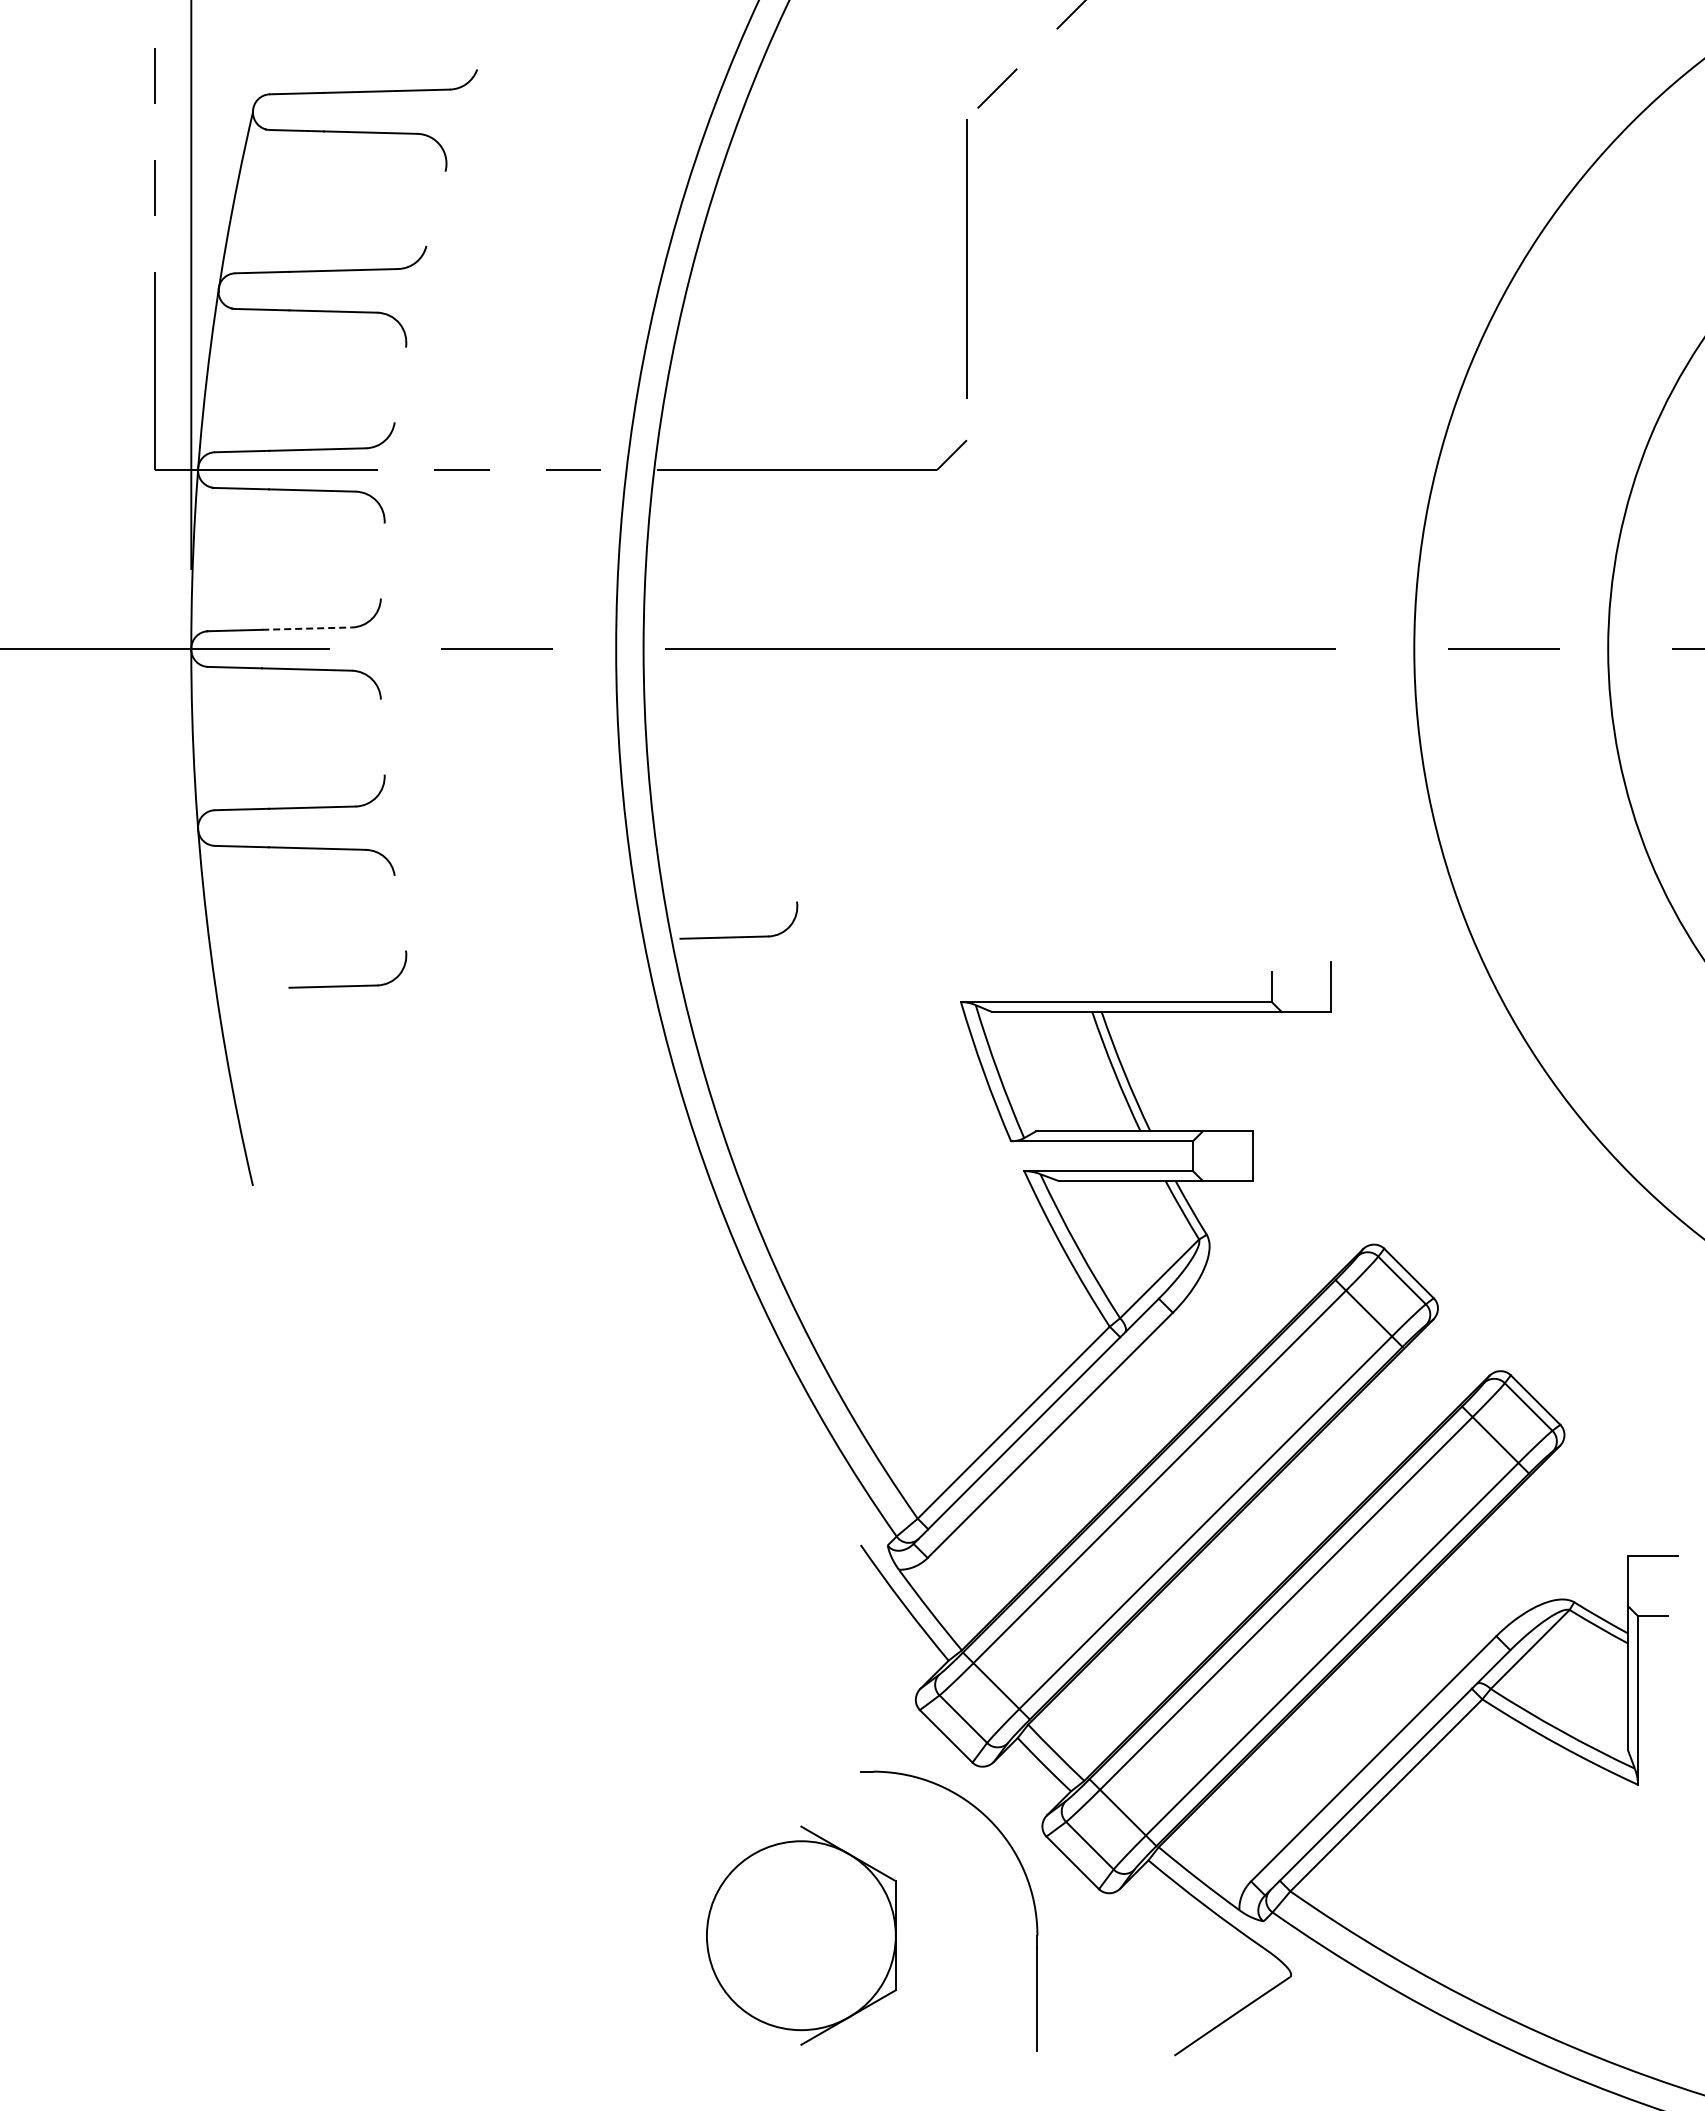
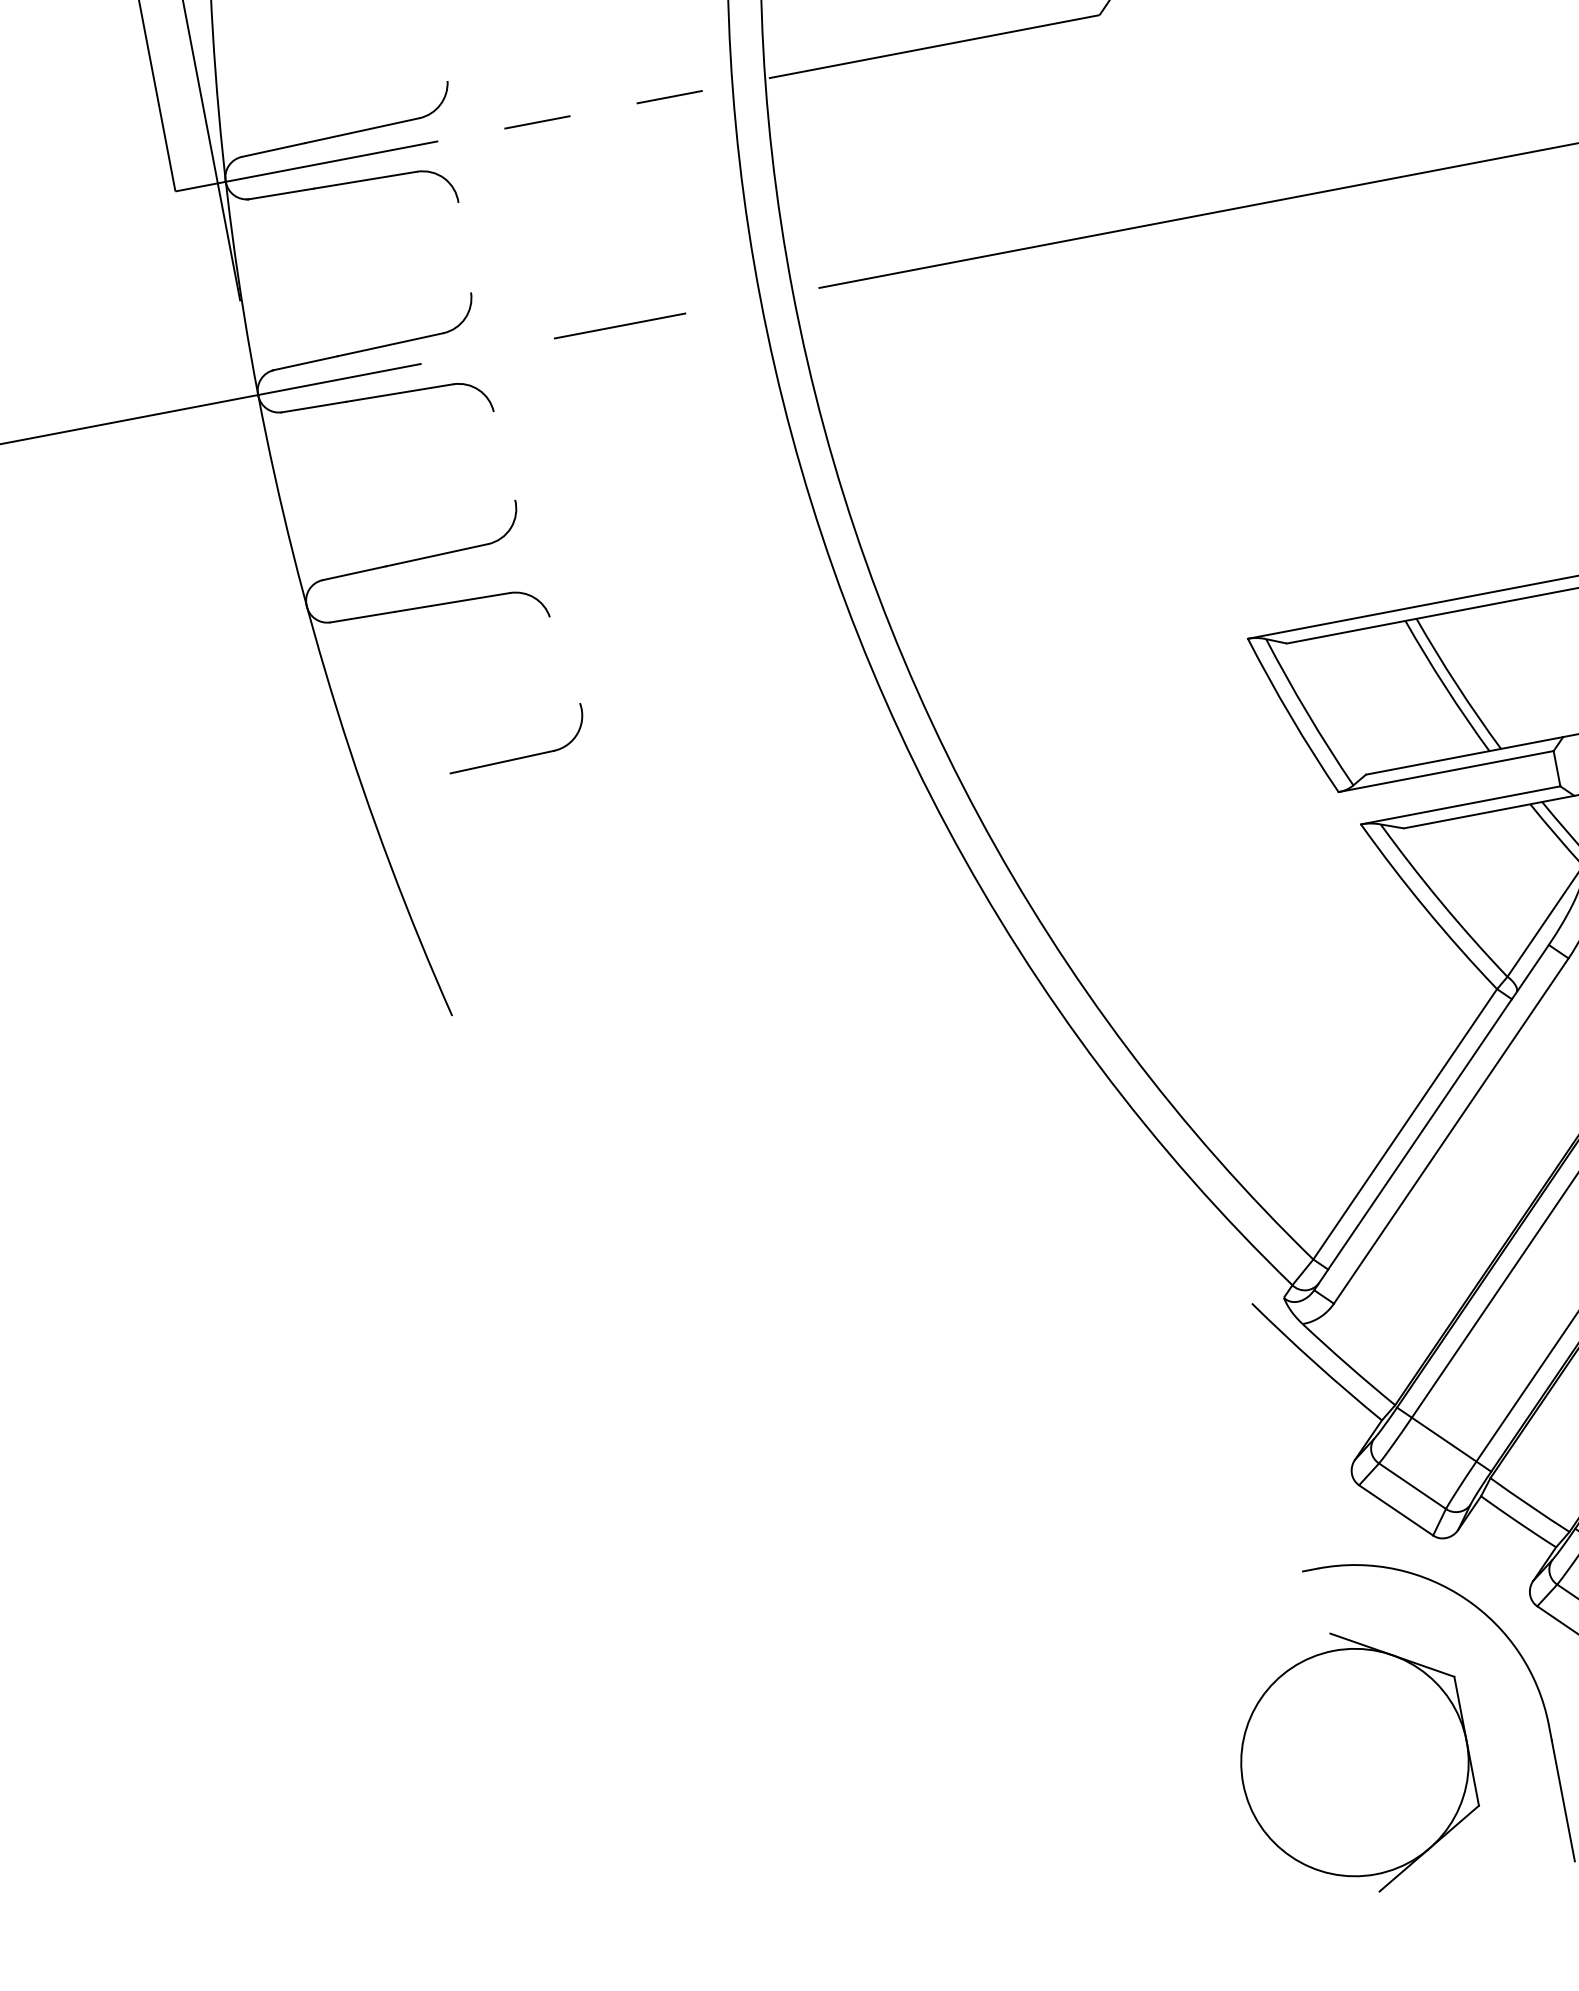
line: (307, 628) -> (390, 344), dashed -> solid
part: (738, 936) -> (970, 611), removed
part: (801, 1935) -> (1355, 1762), moved

